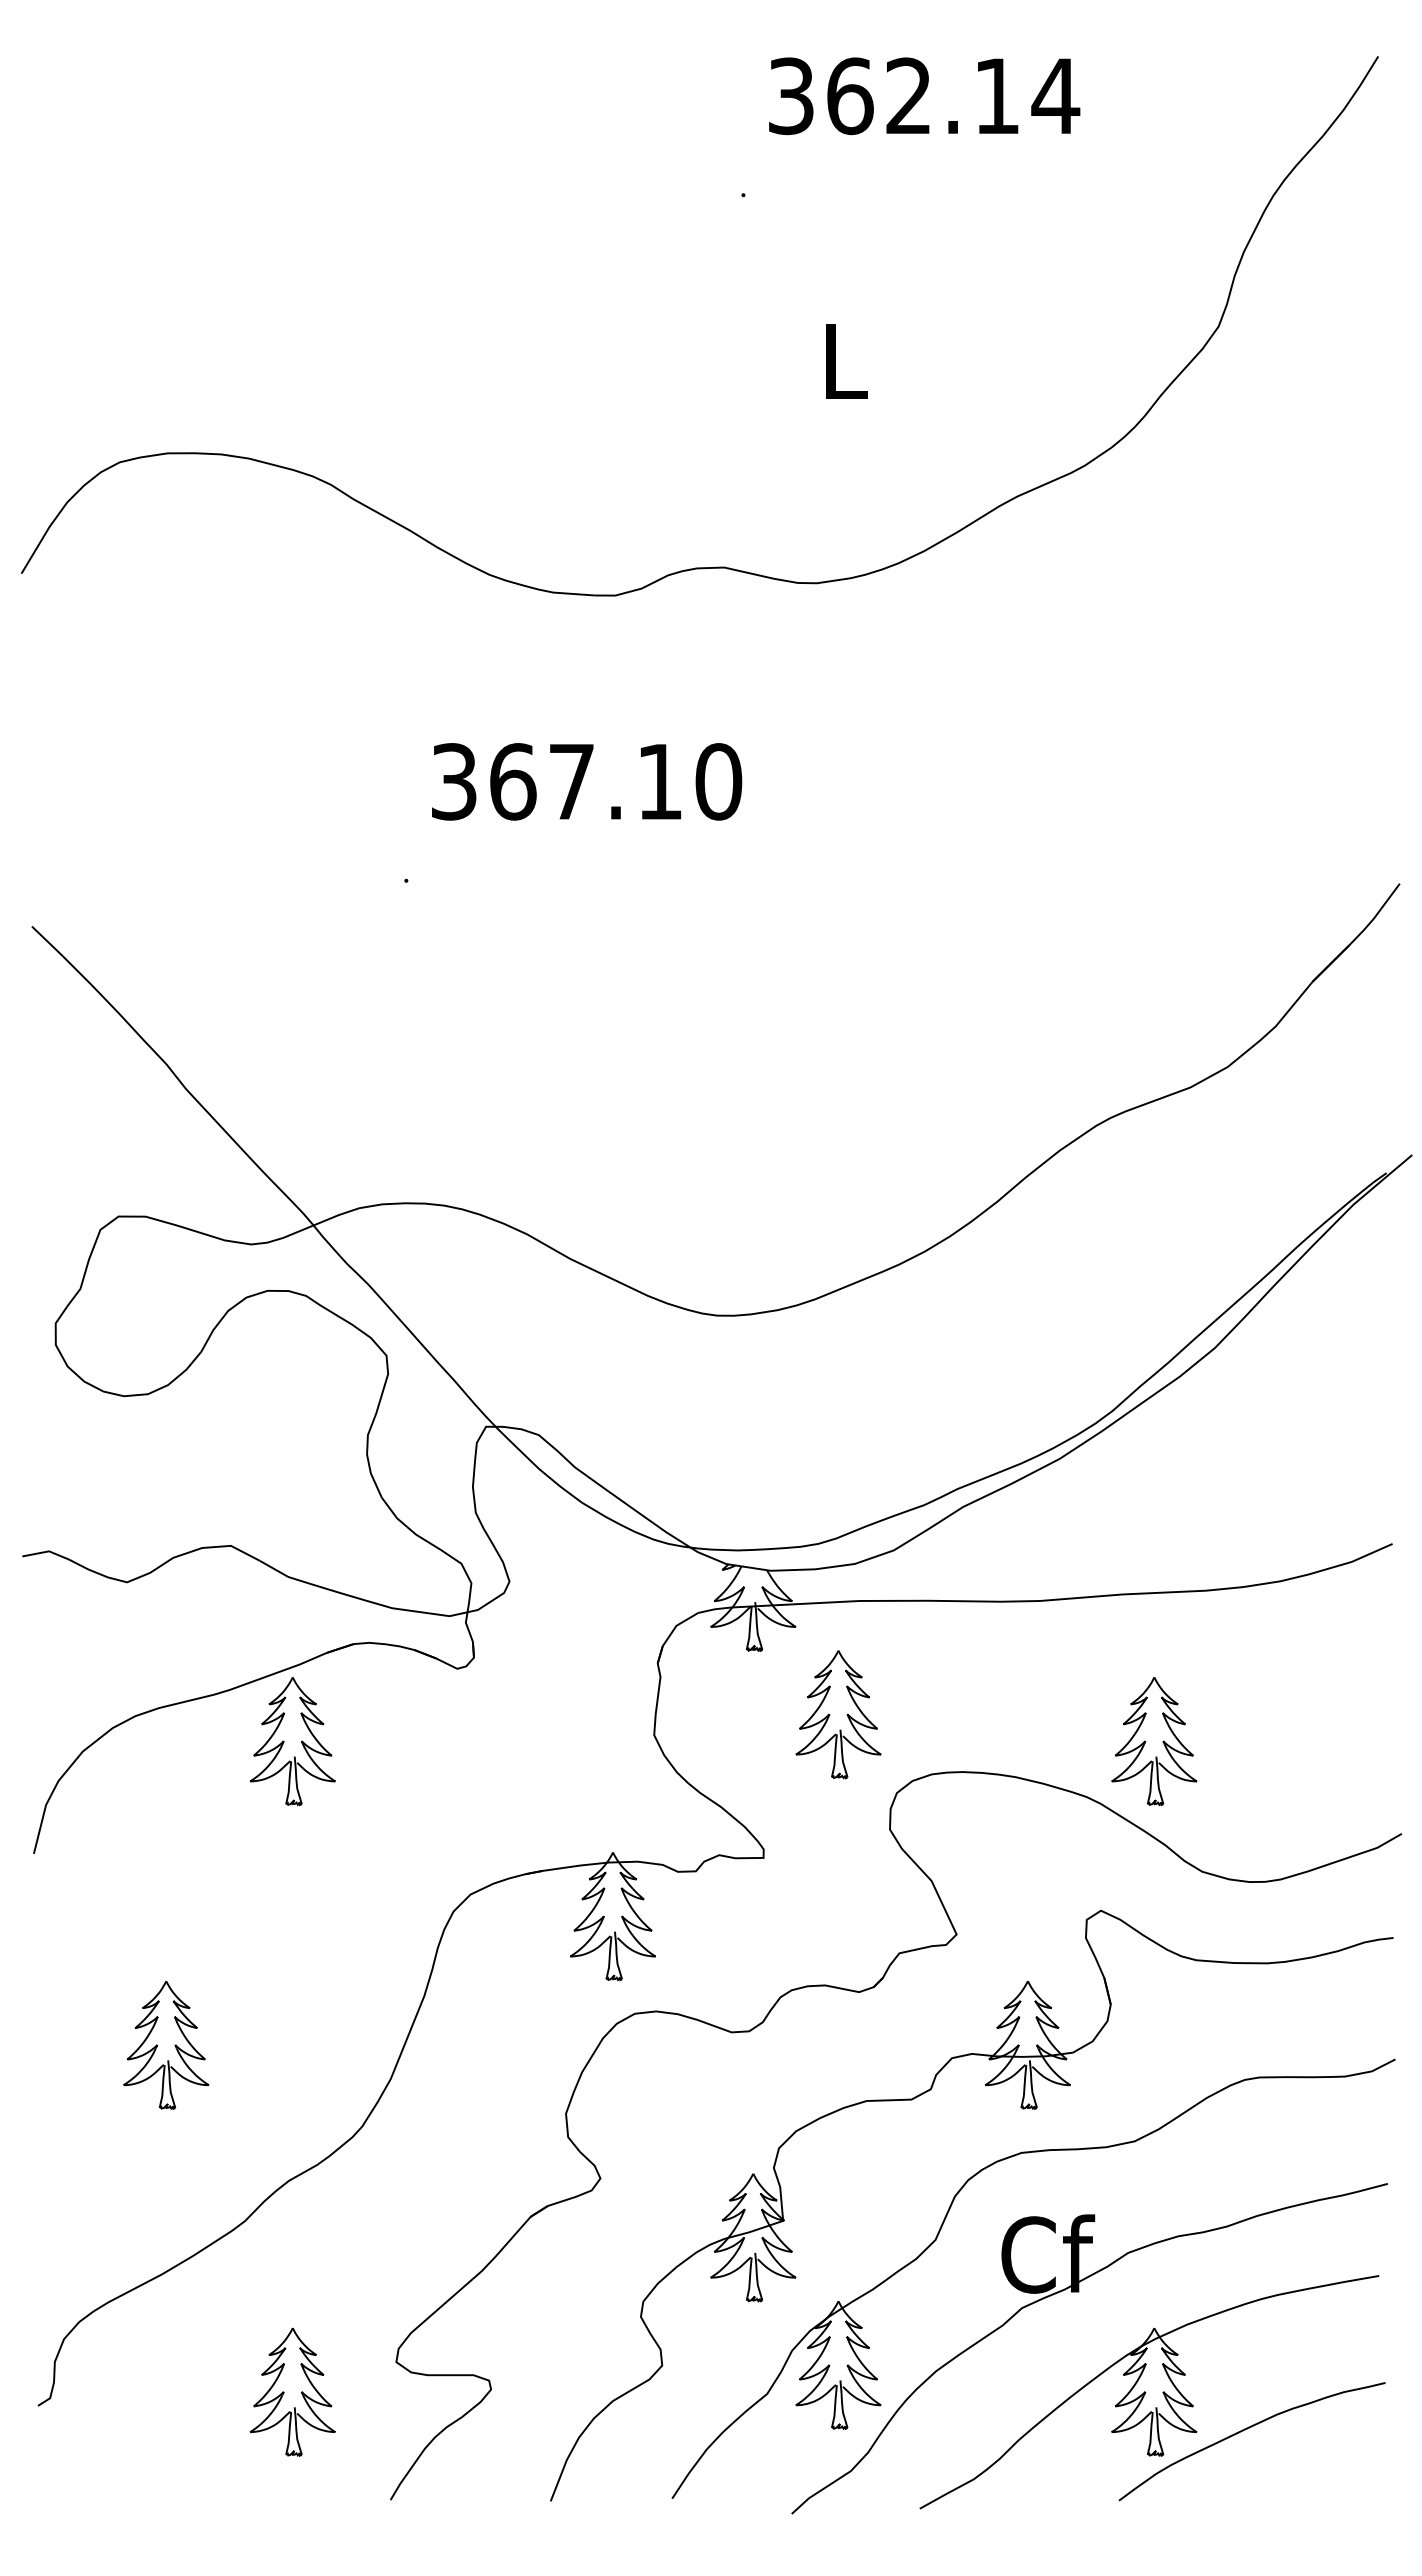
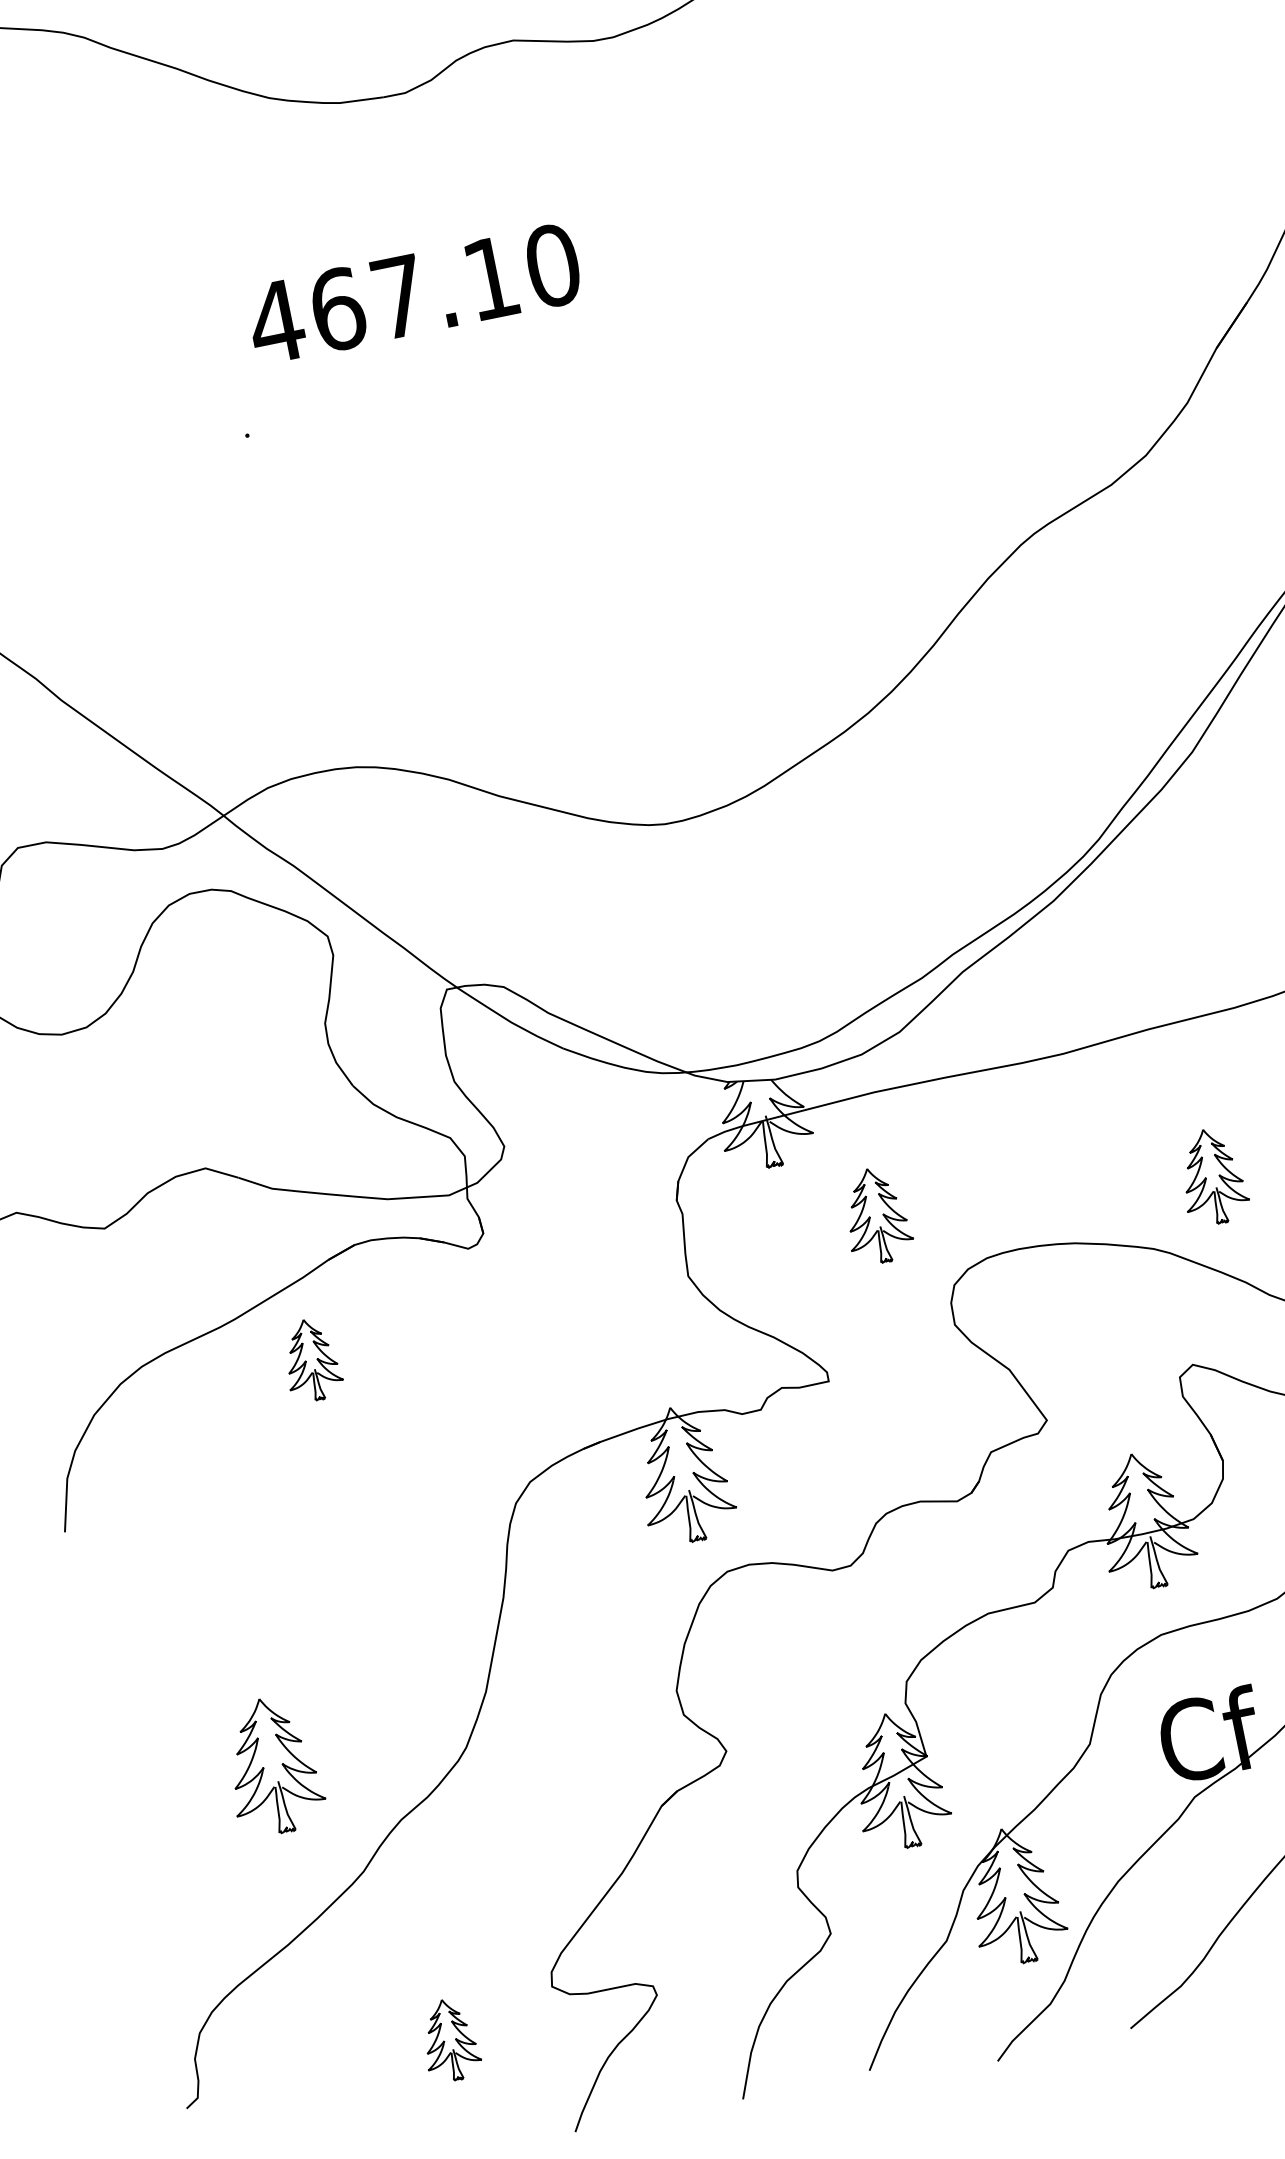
text: (453, 781) -> (275, 321), 367.10 -> 467.10
part: (838, 1714) -> (876, 1215), size x0.7
part: (292, 1741) -> (311, 1359), size x0.6
part: (1154, 1741) -> (1212, 1176), size x0.7
part: (166, 2045) -> (273, 1766), moved
part: (292, 2391) -> (449, 2039), size x0.6

